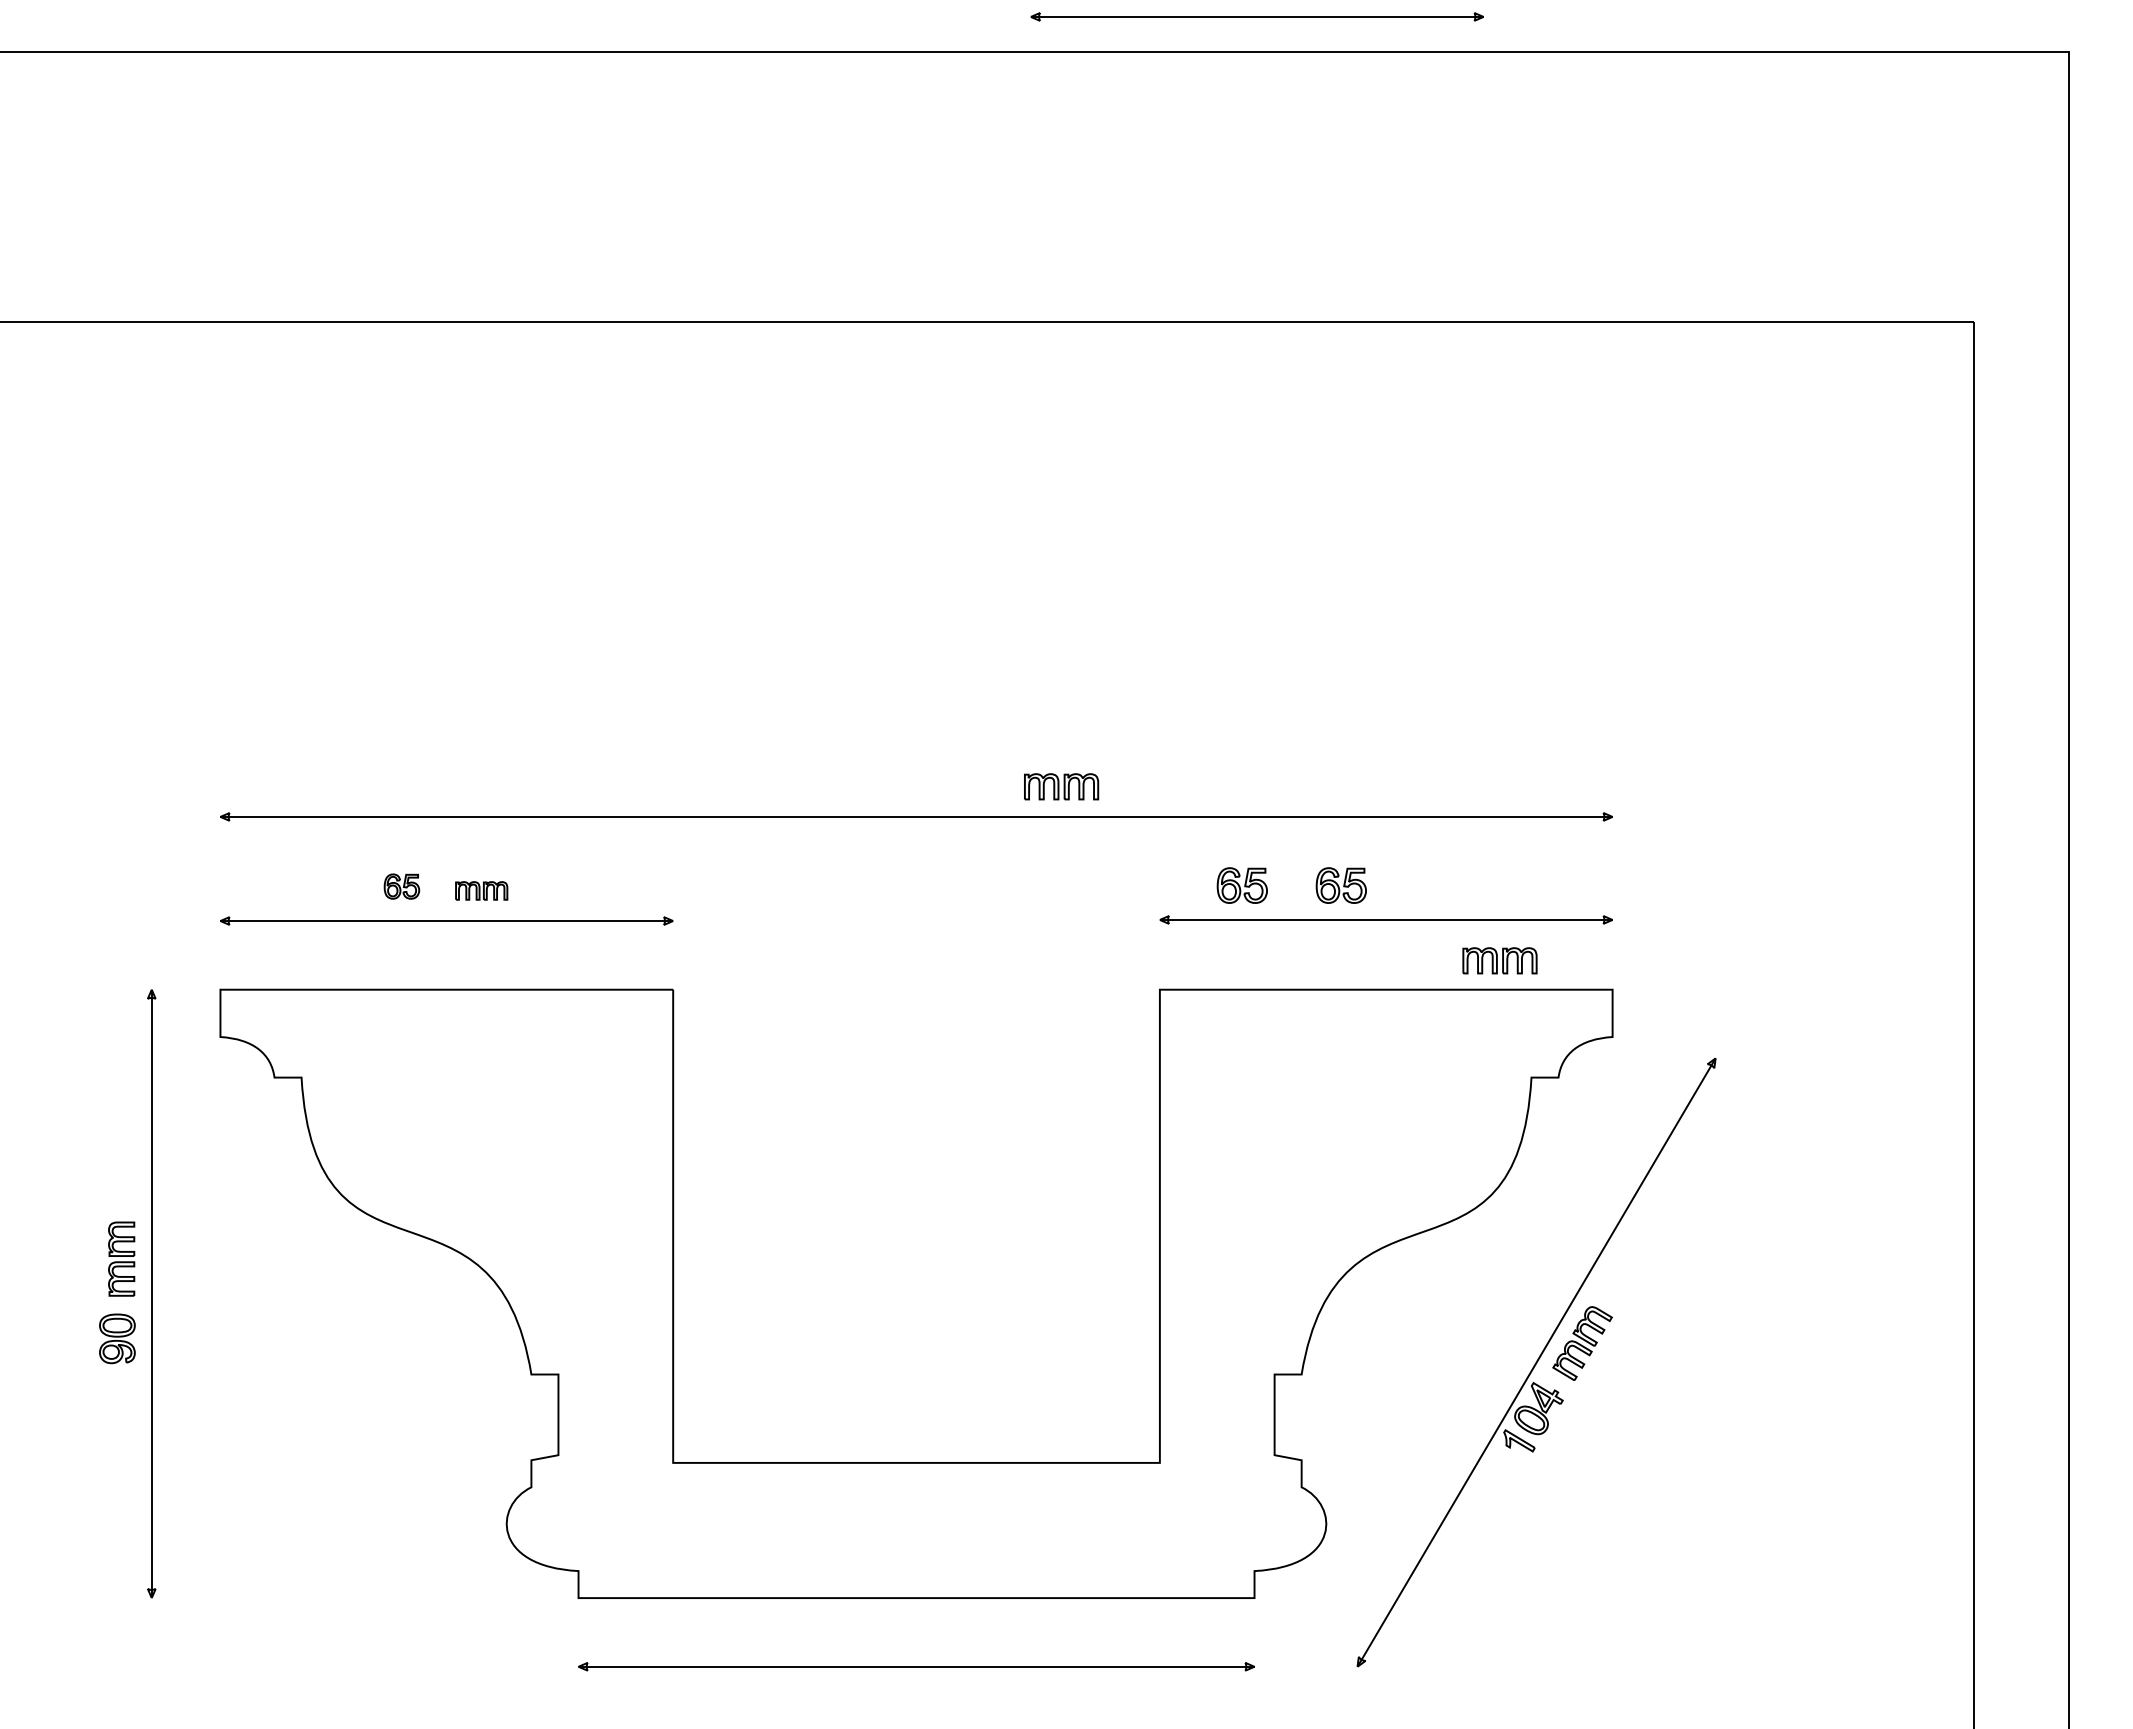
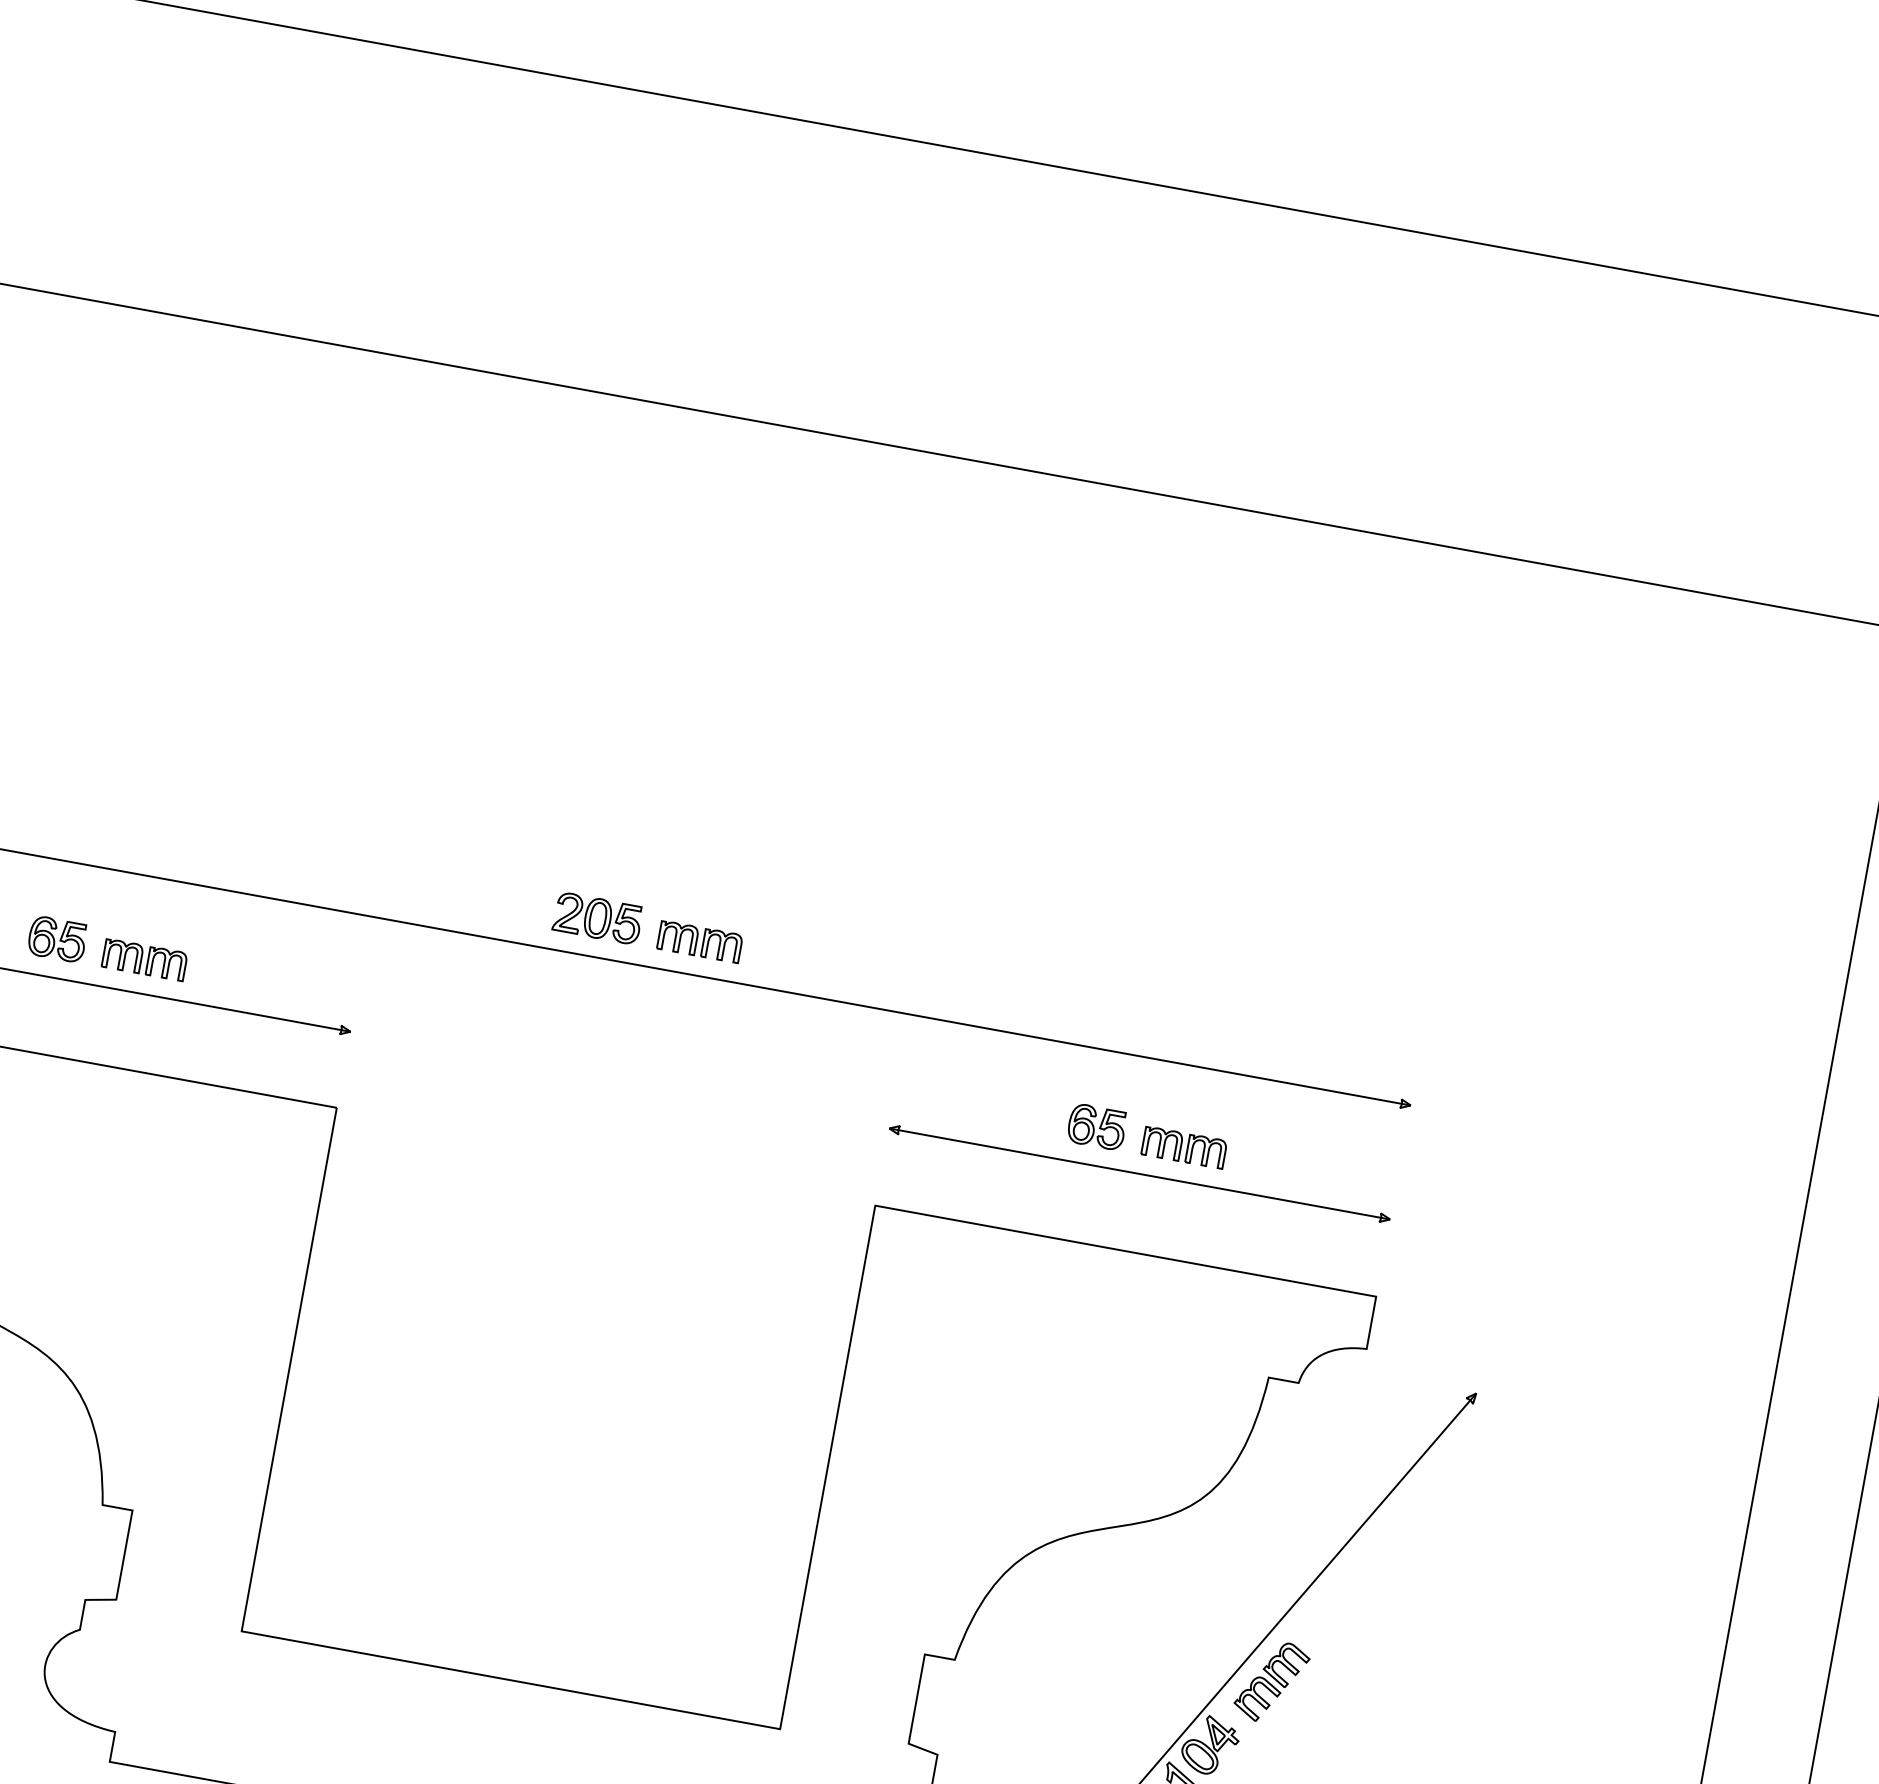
part: (1256, 16) -> (1177, 148), removed
part: (871, 782) -> (597, 918), added
part: (1061, 786) -> (700, 941), moved
part: (1241, 885) -> (986, 1106), removed
part: (401, 886) -> (57, 938), size x1.43
part: (481, 890) -> (144, 959), size x1.43
part: (1499, 960) -> (1183, 1147), moved

